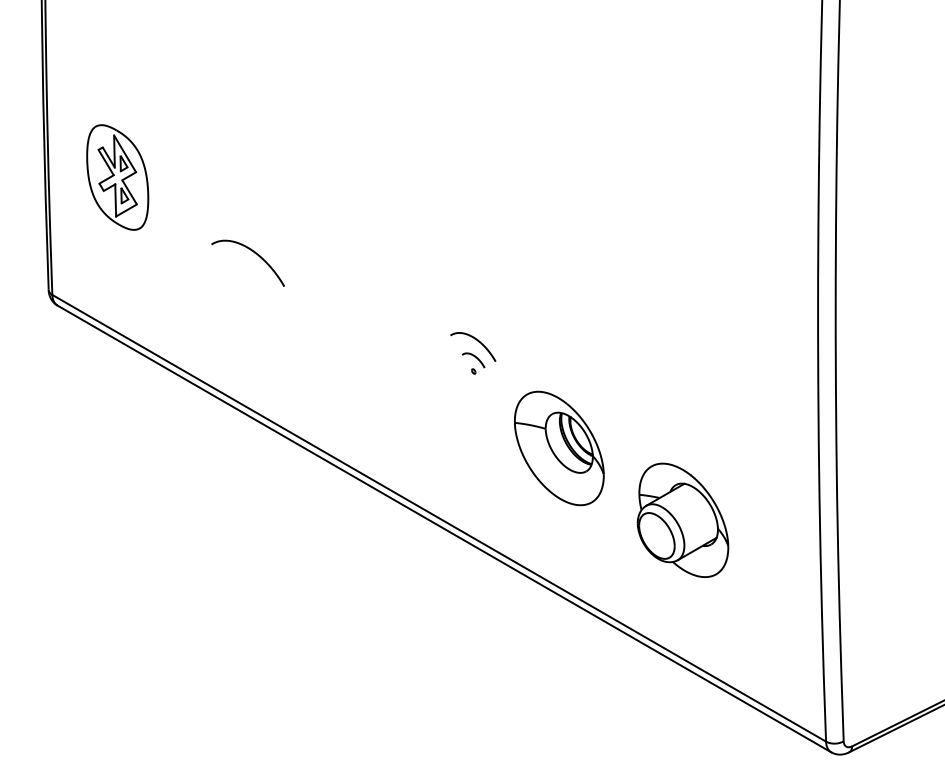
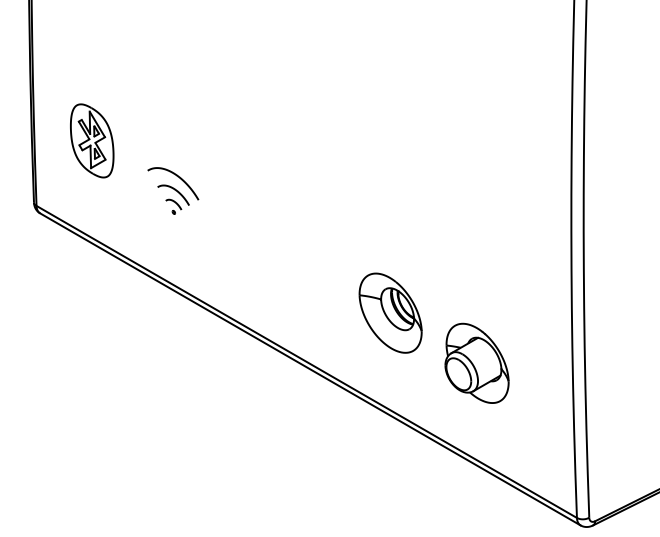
part: (118, 176) -> (92, 140), moved
part: (473, 353) -> (173, 199), moved

